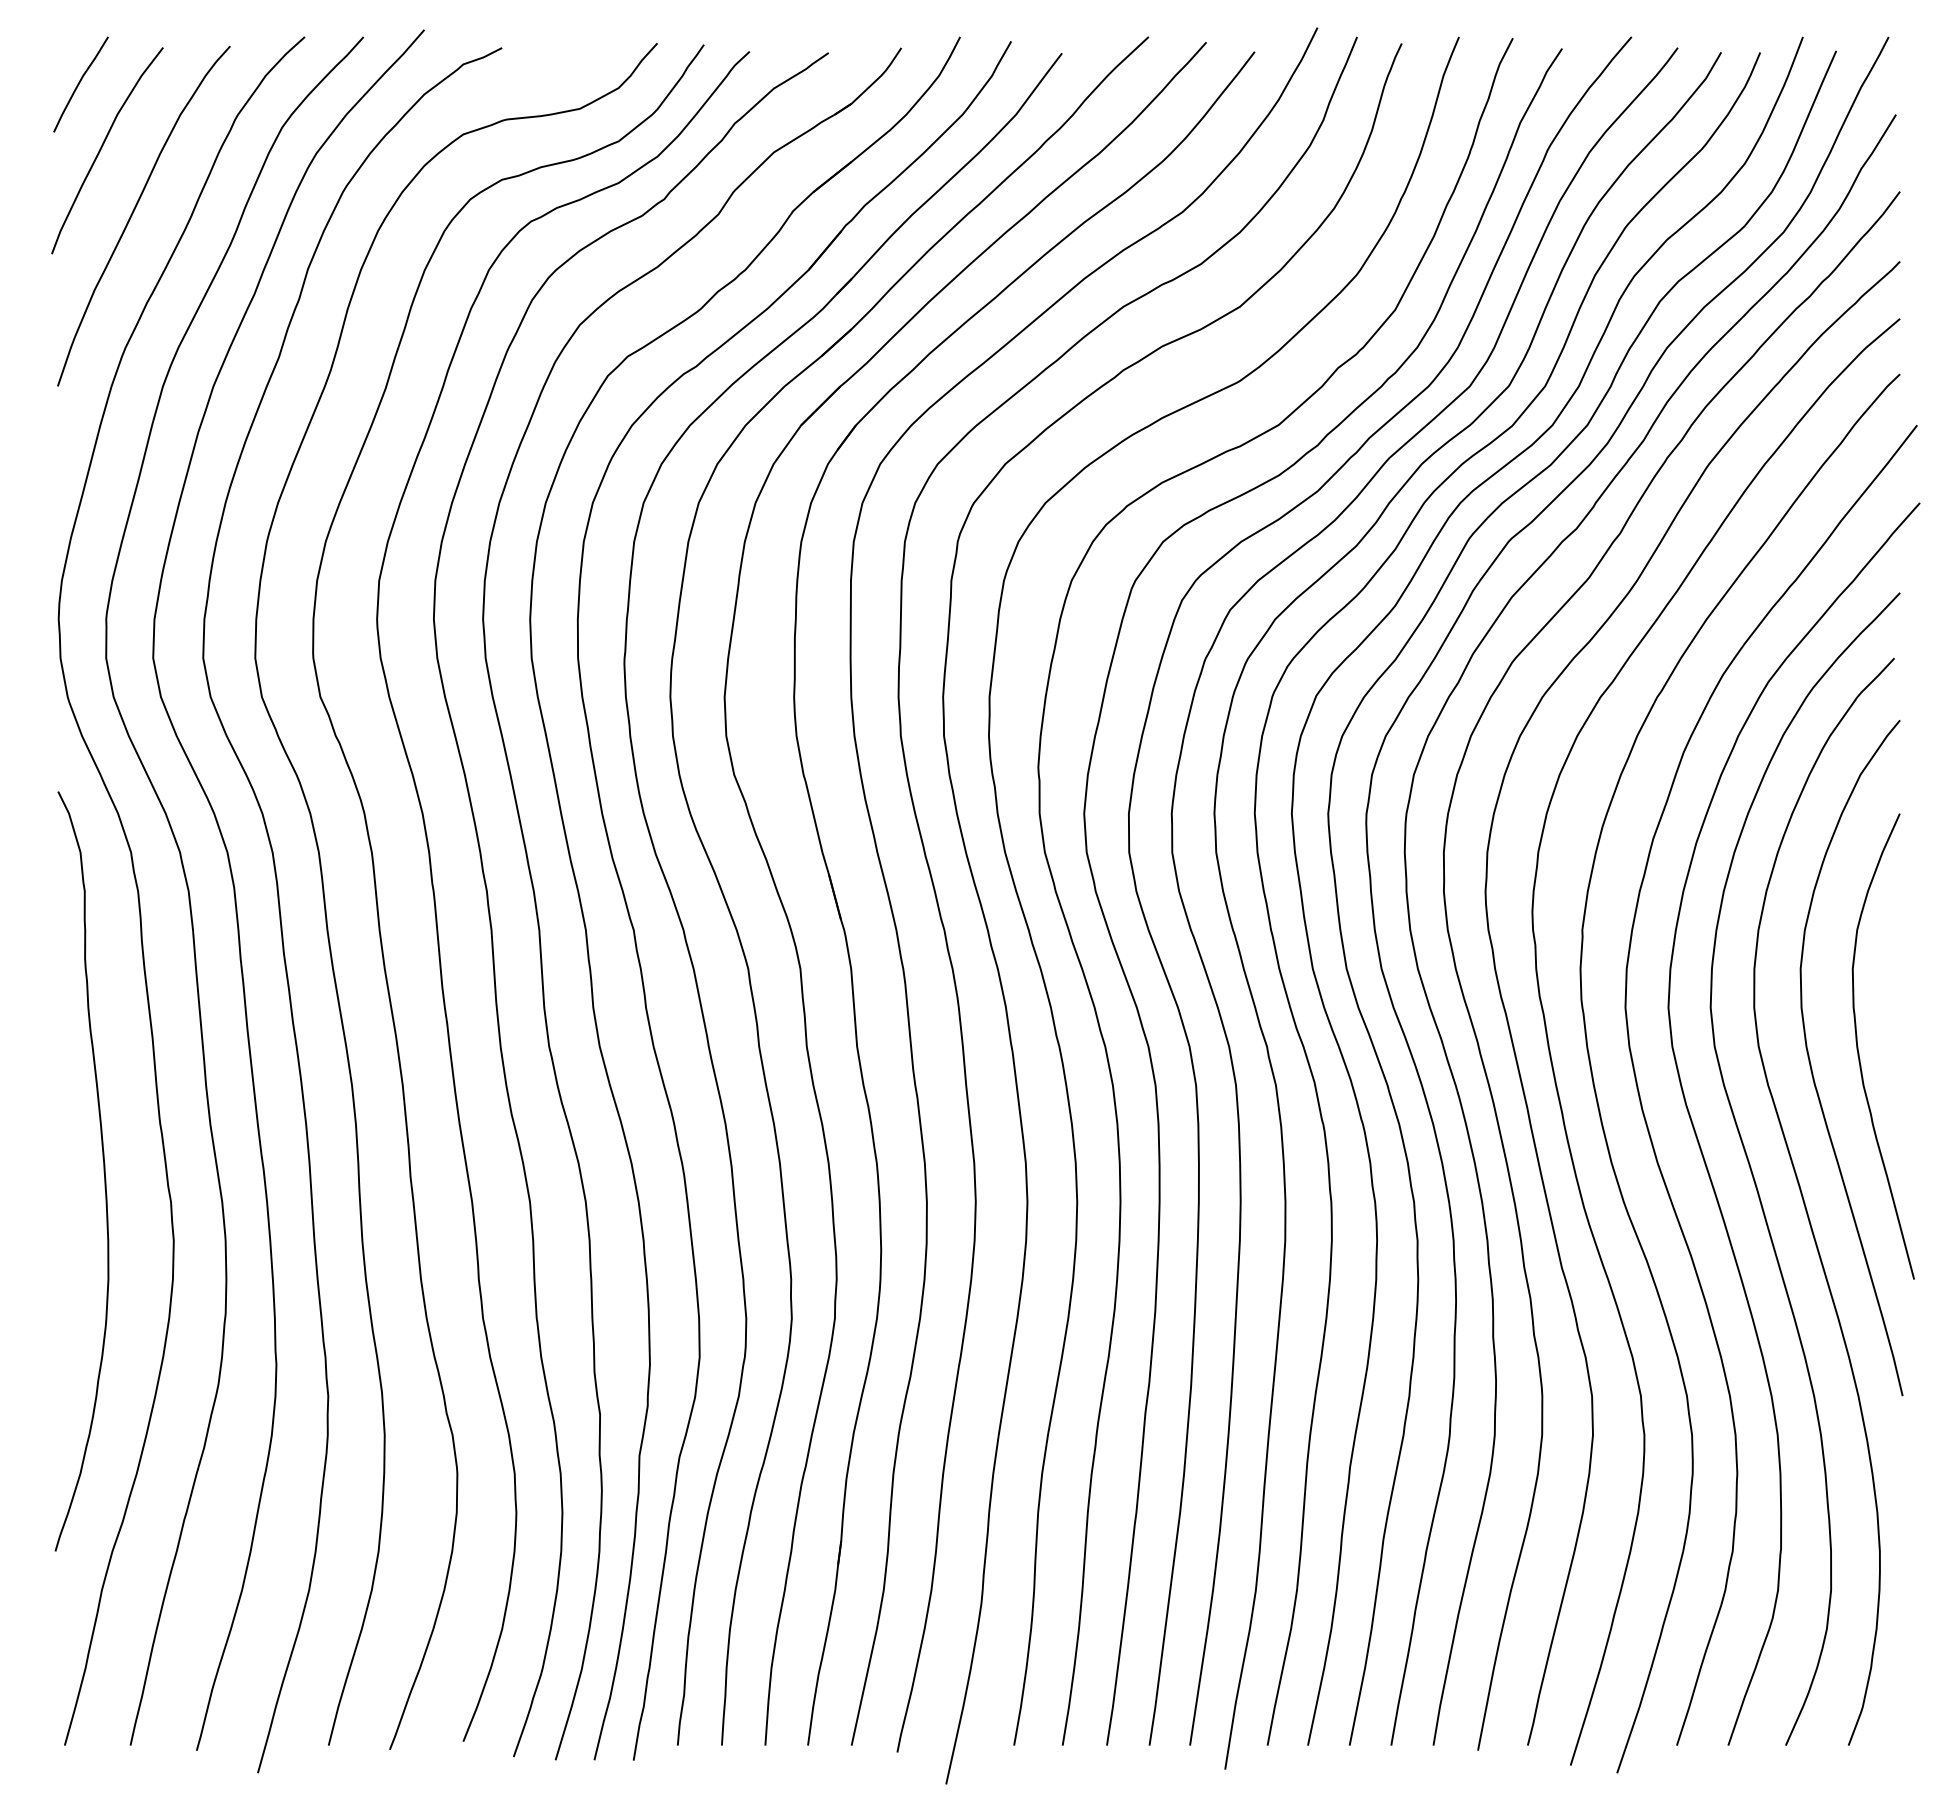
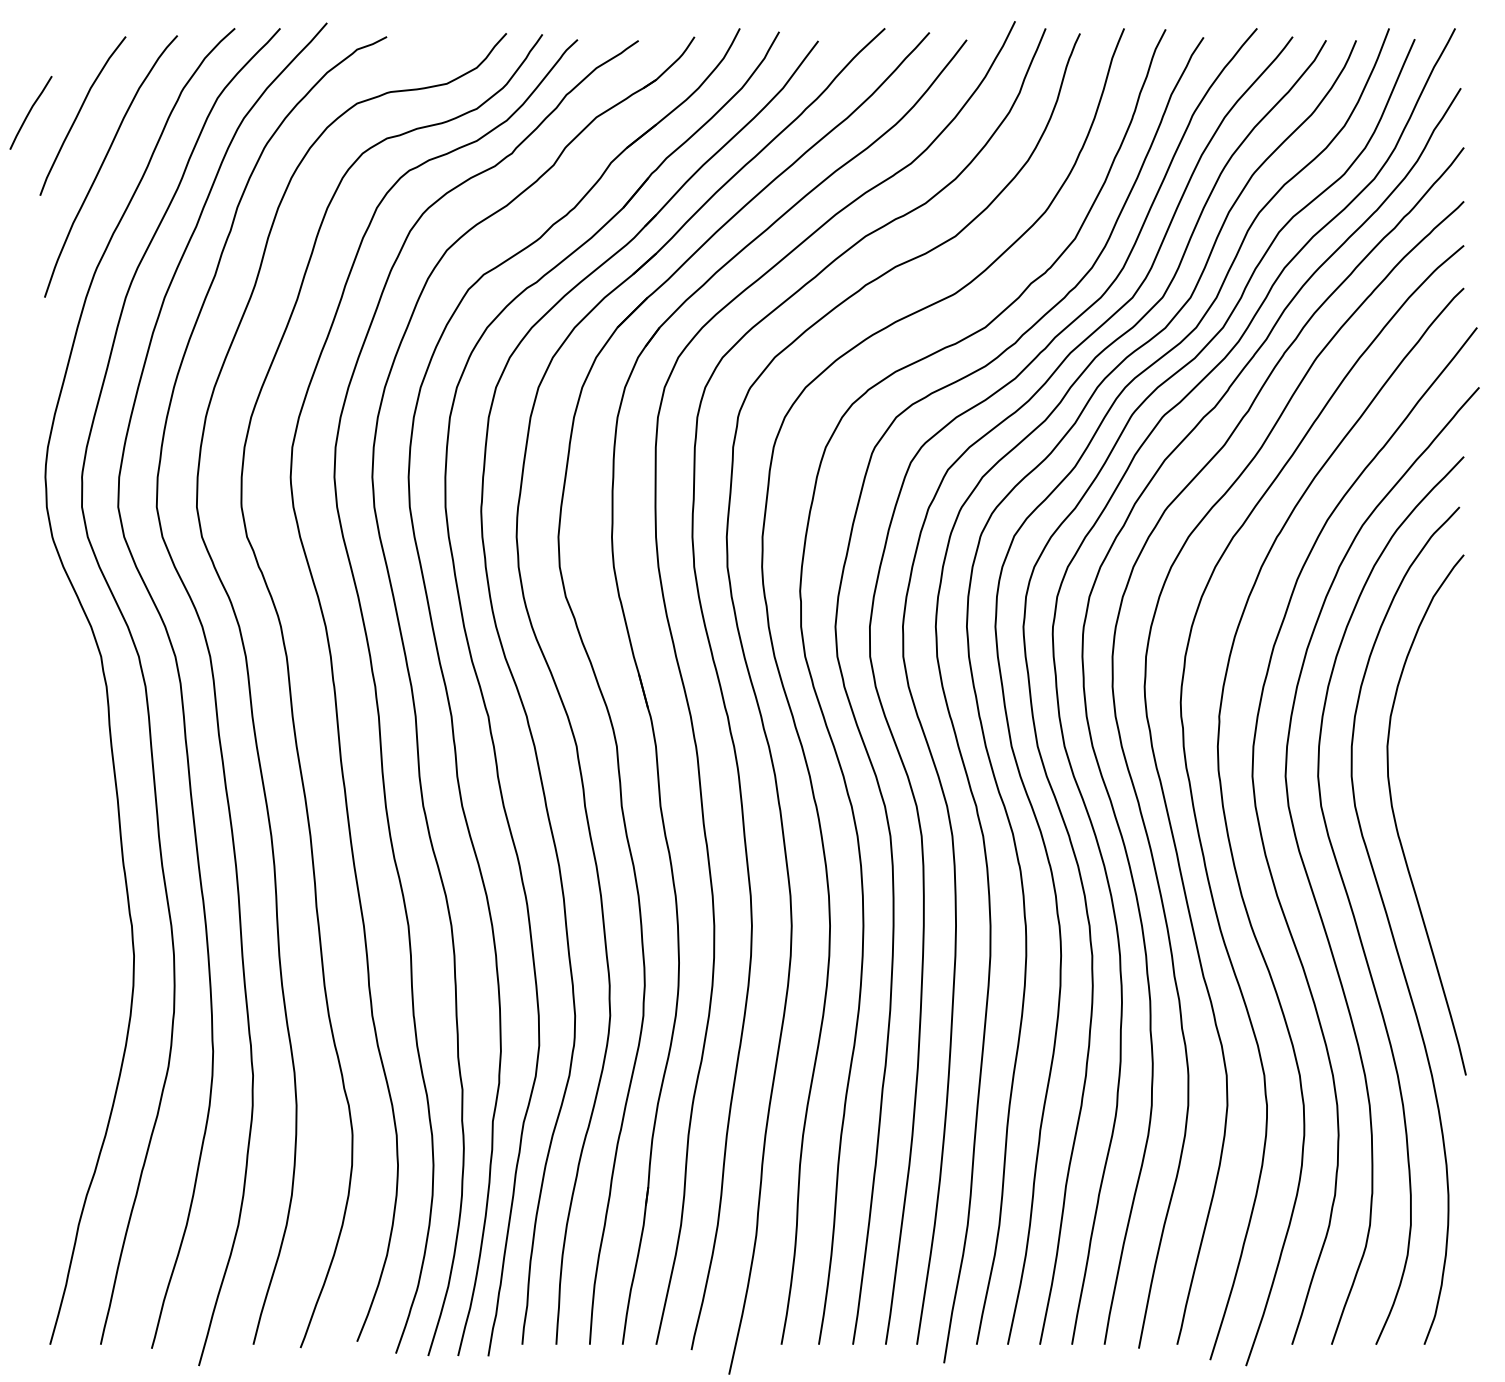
curve: (79, 84) -> (29, 112), moved
curve: (1859, 1052) -> (1432, 810), removed
curve: (103, 1171) -> (79, 902), removed

